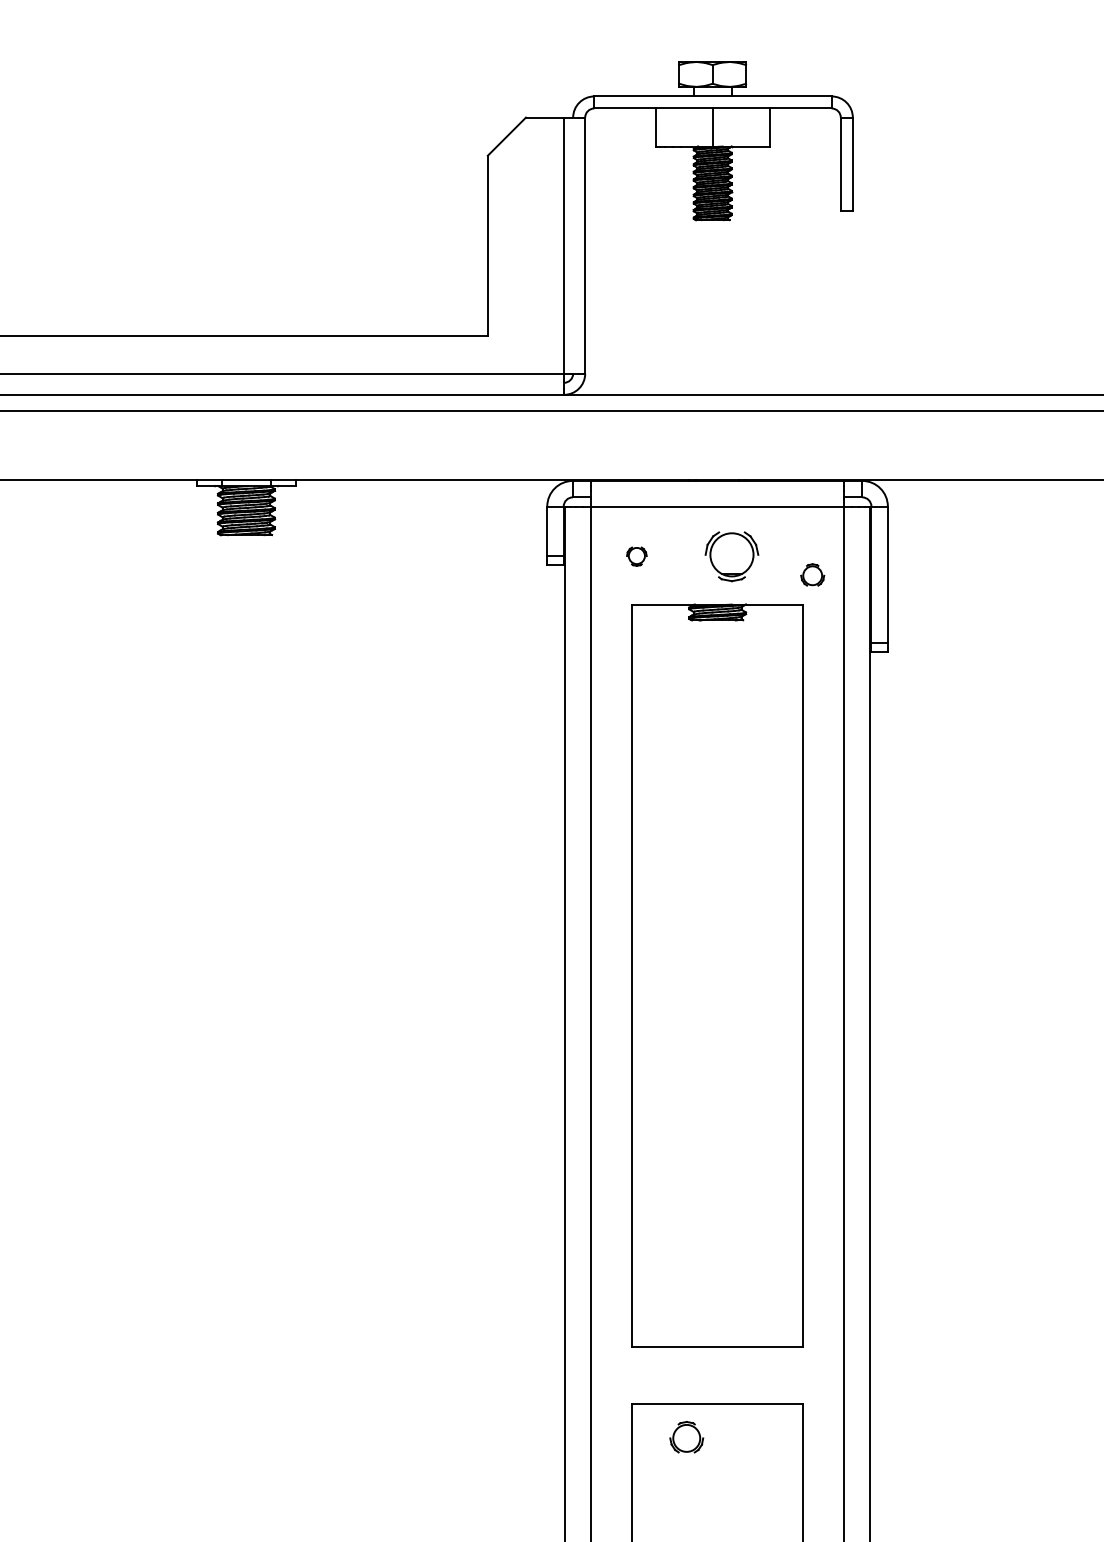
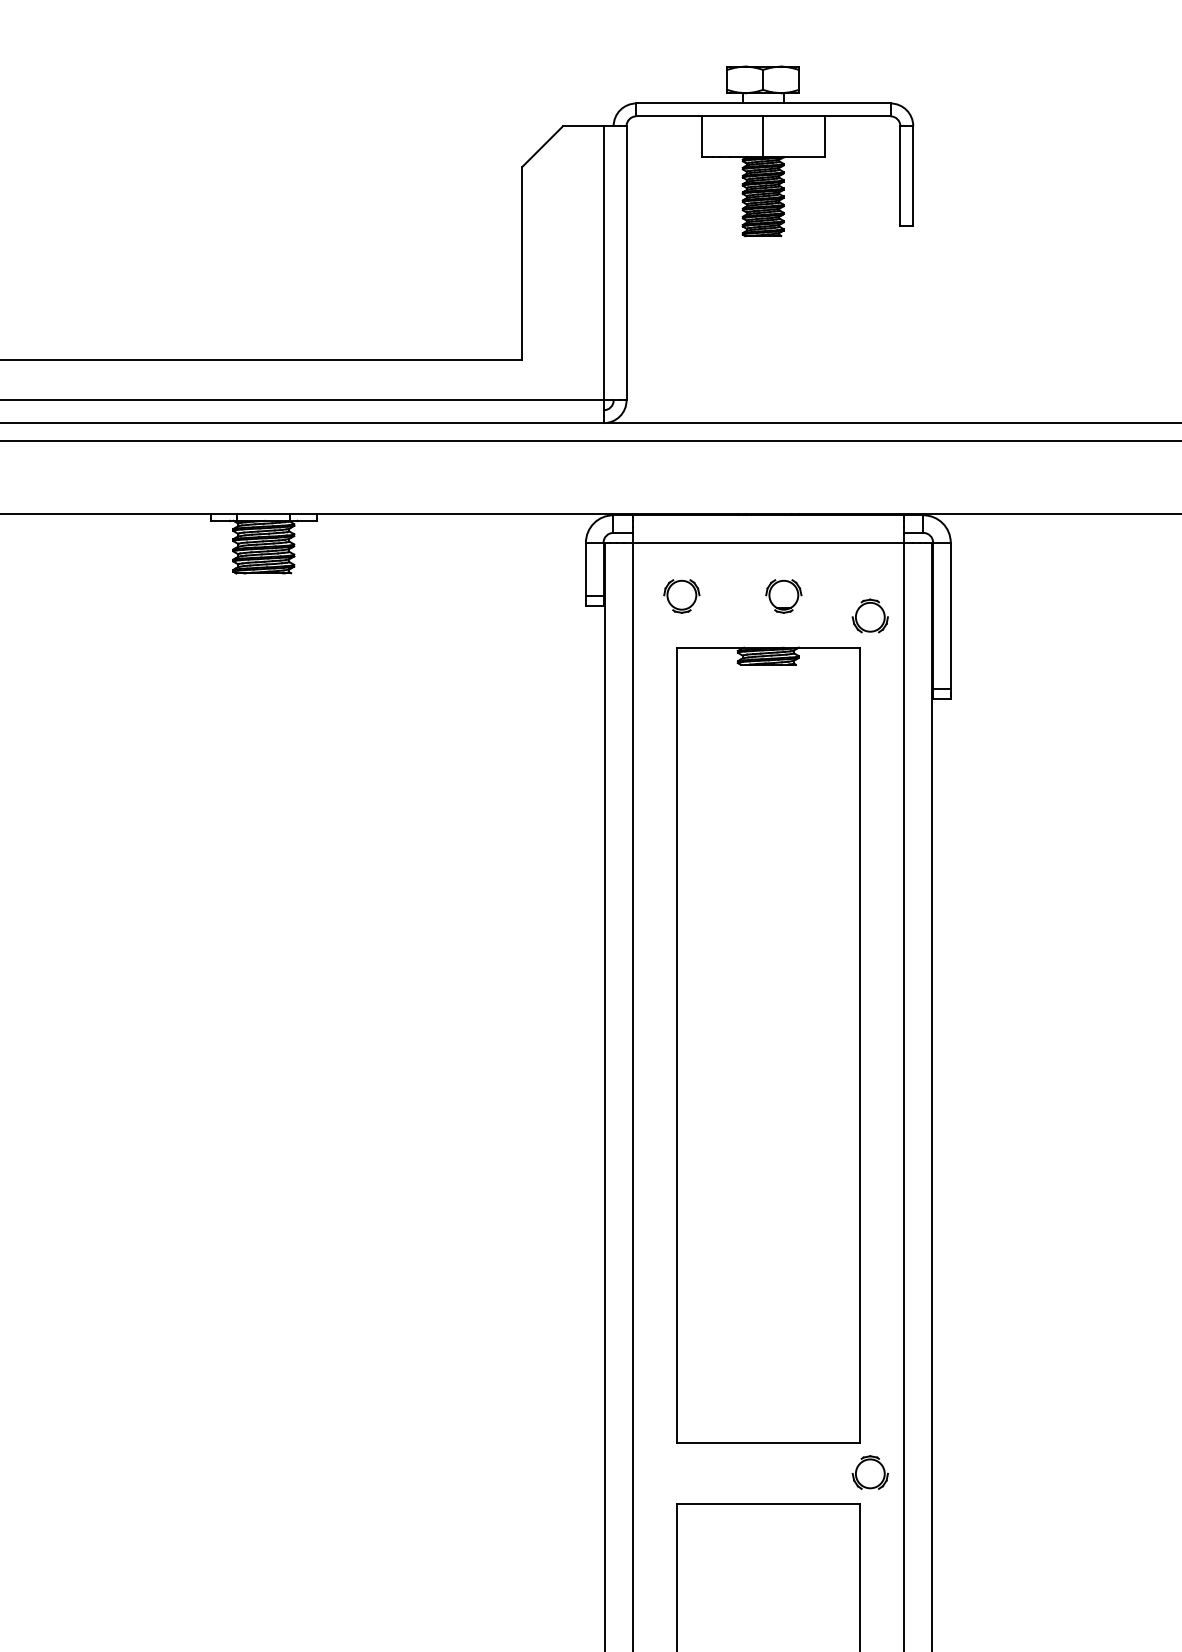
part: (636, 556) -> (681, 596), size x1.67
part: (731, 556) -> (783, 596), size x0.62
part: (812, 574) -> (869, 615), size x1.43
part: (685, 1437) -> (869, 1472), moved

